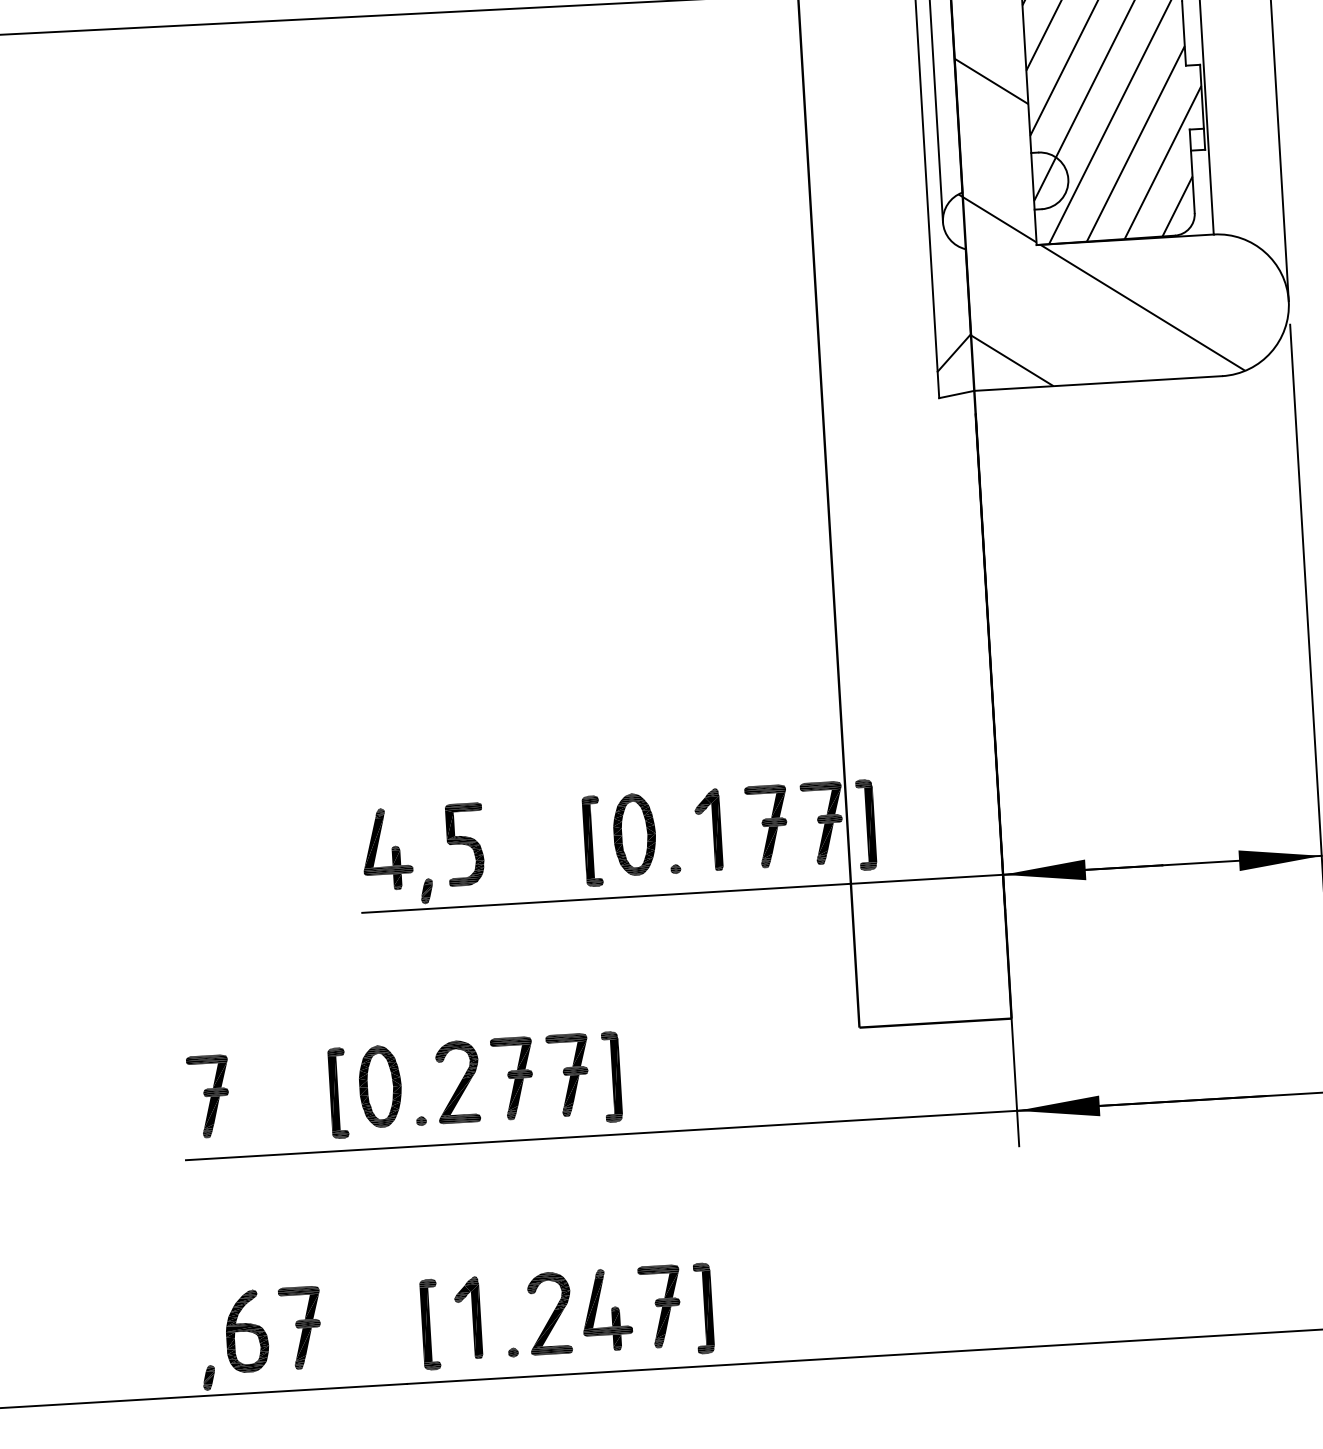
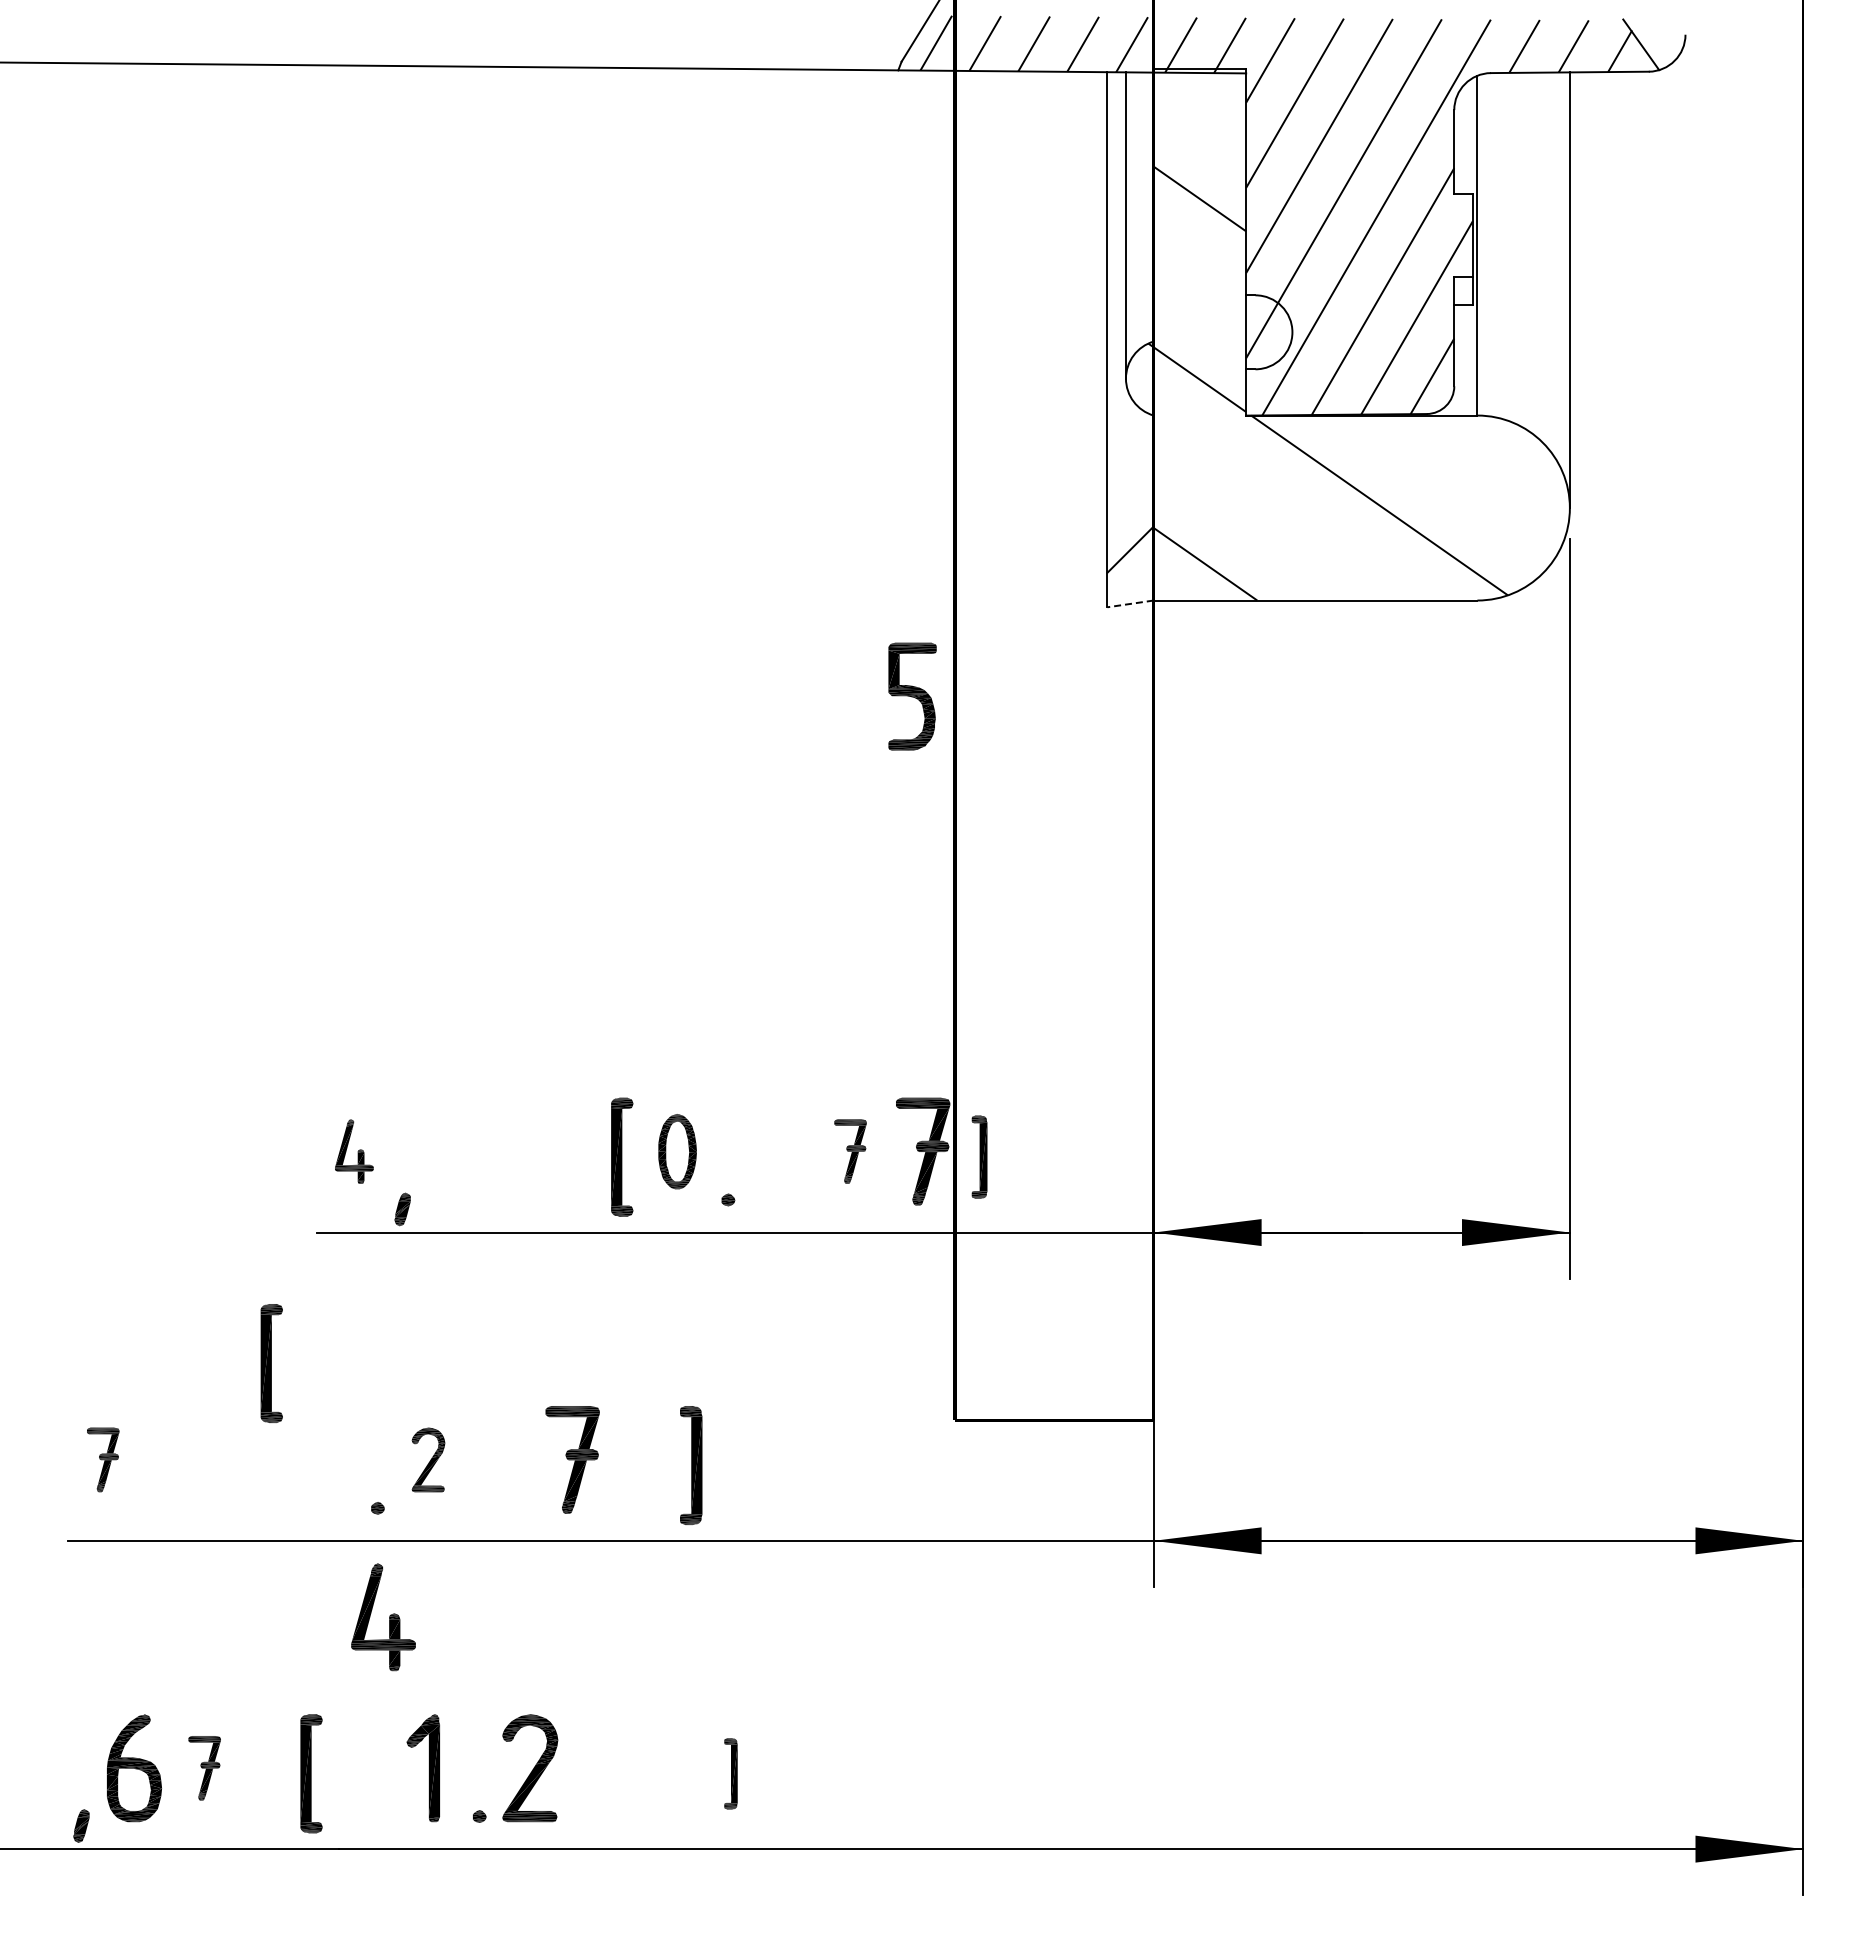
line: (956, 394) -> (1130, 603), solid -> dashed
part: (866, 824) -> (979, 1156), size x0.7
part: (767, 826) -> (850, 1151), size x0.6
part: (708, 830) -> (773, 1151), removed
part: (634, 834) -> (677, 1151), size x0.7
part: (465, 844) -> (912, 696), moved
part: (387, 849) -> (354, 1151), size x0.6
part: (612, 1076) -> (691, 1465), moved
part: (513, 1078) -> (500, 1459), removed
part: (458, 1081) -> (428, 1459), size x0.6
part: (380, 1086) -> (326, 1459), removed
part: (338, 1093) -> (271, 1363), moved
part: (209, 1096) -> (103, 1459), size x0.6
part: (660, 1306) -> (674, 1768), removed
part: (703, 1308) -> (730, 1773), size x0.6
part: (606, 1310) -> (383, 1617), moved
part: (430, 1324) -> (311, 1773), moved
part: (300, 1328) -> (204, 1768), size x0.6

